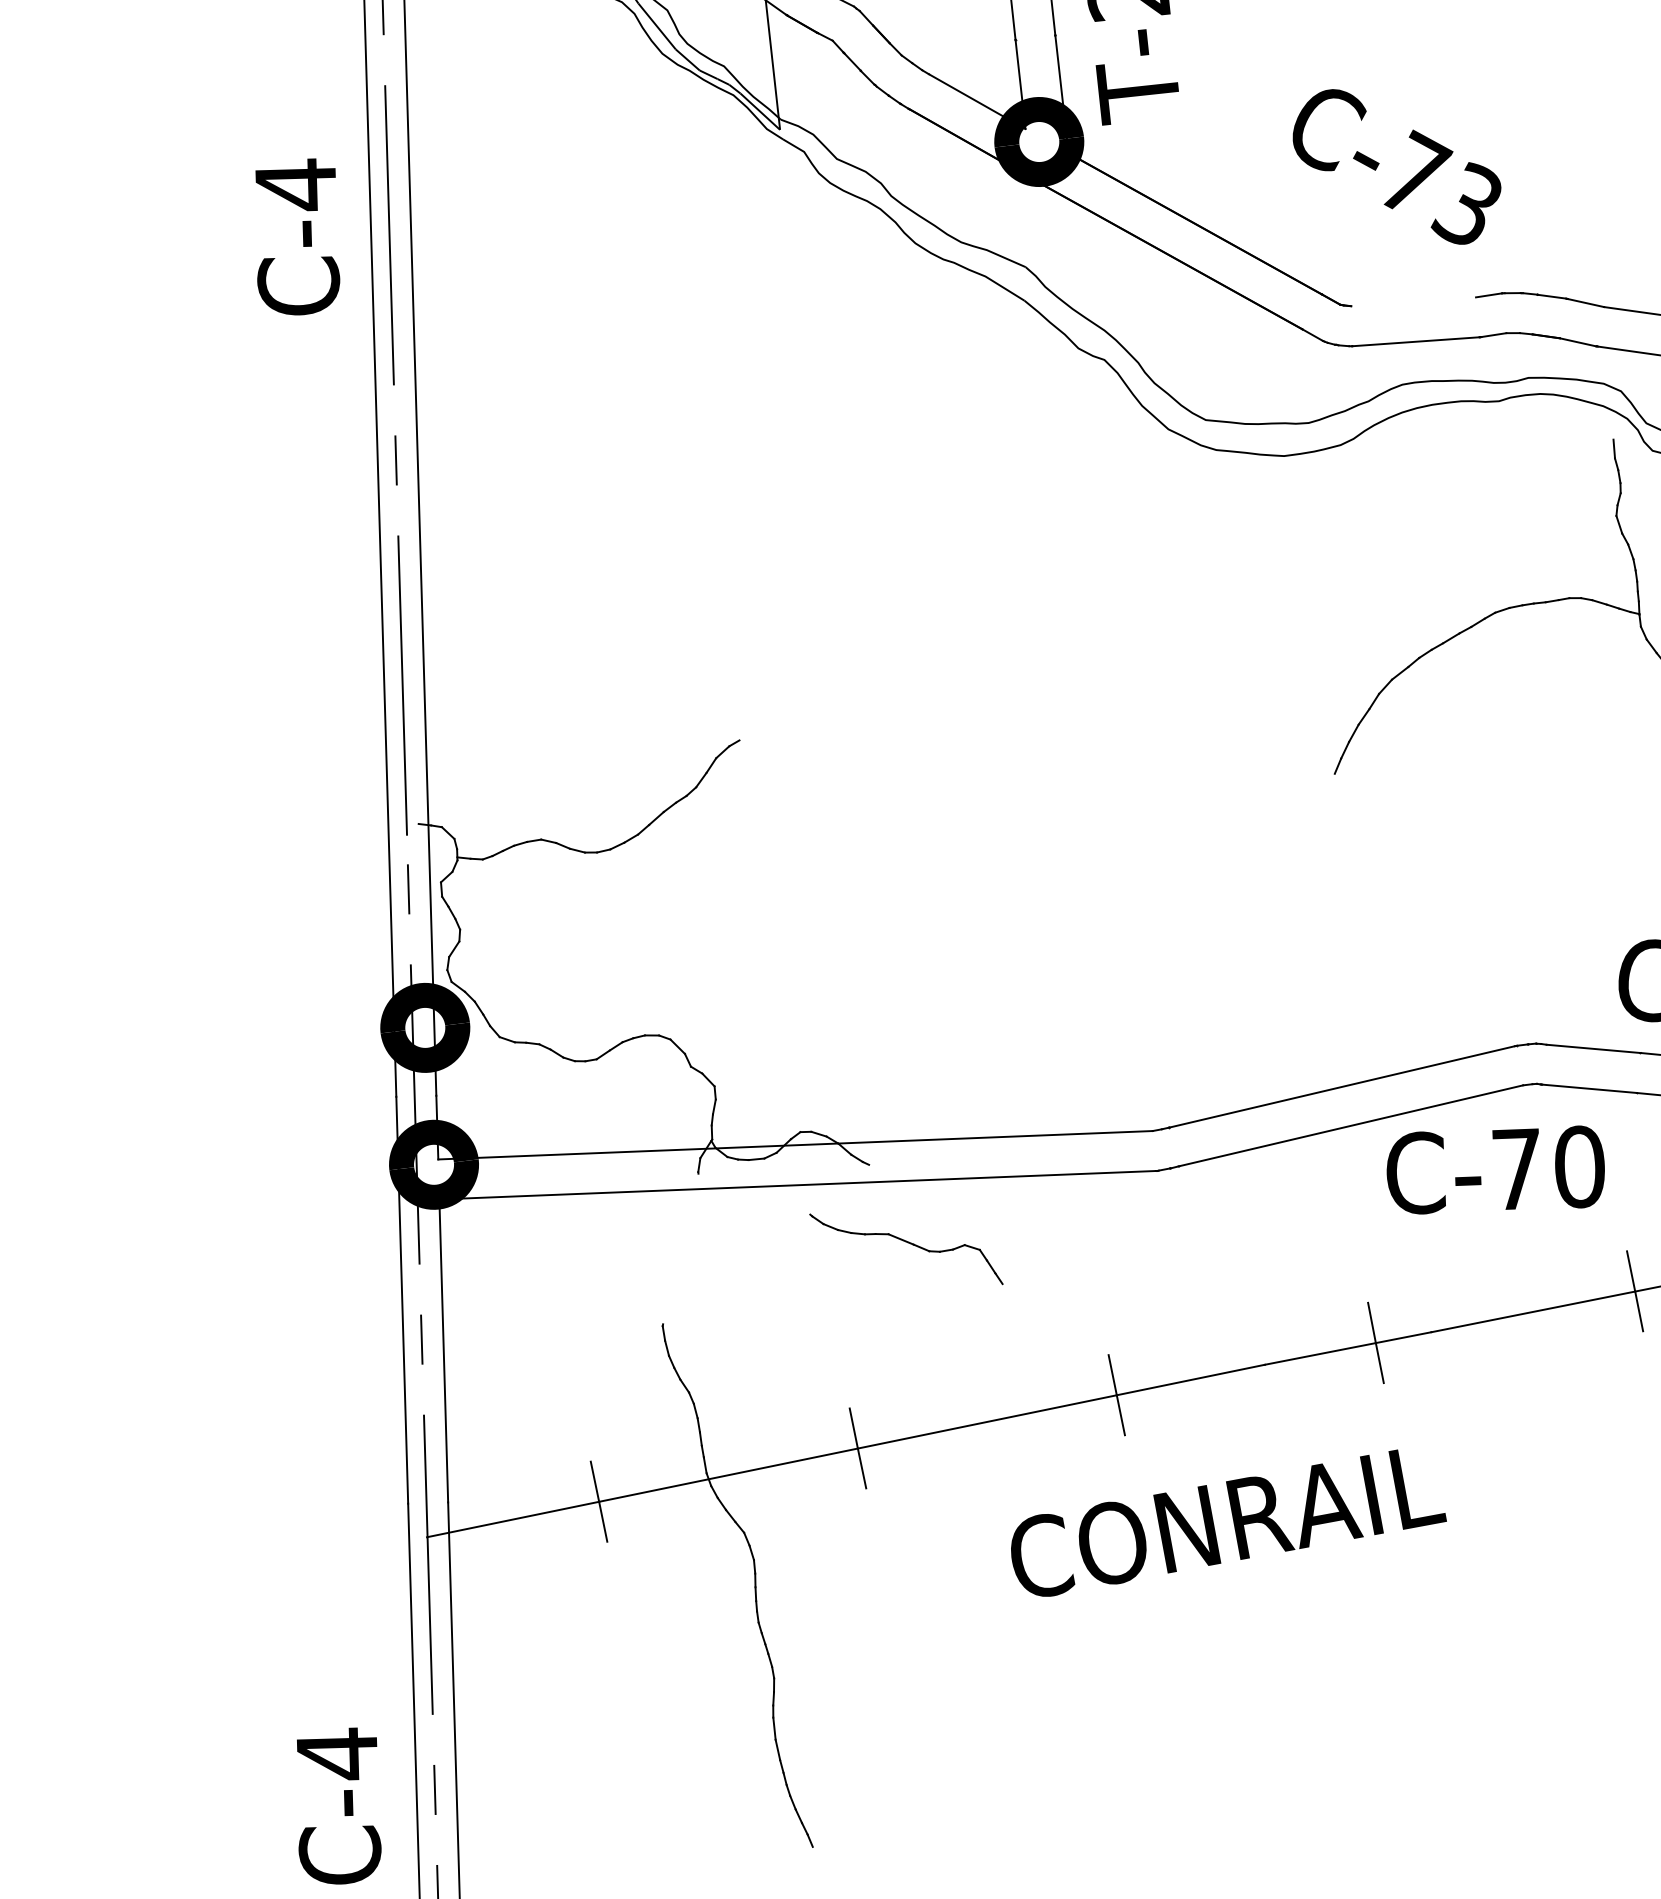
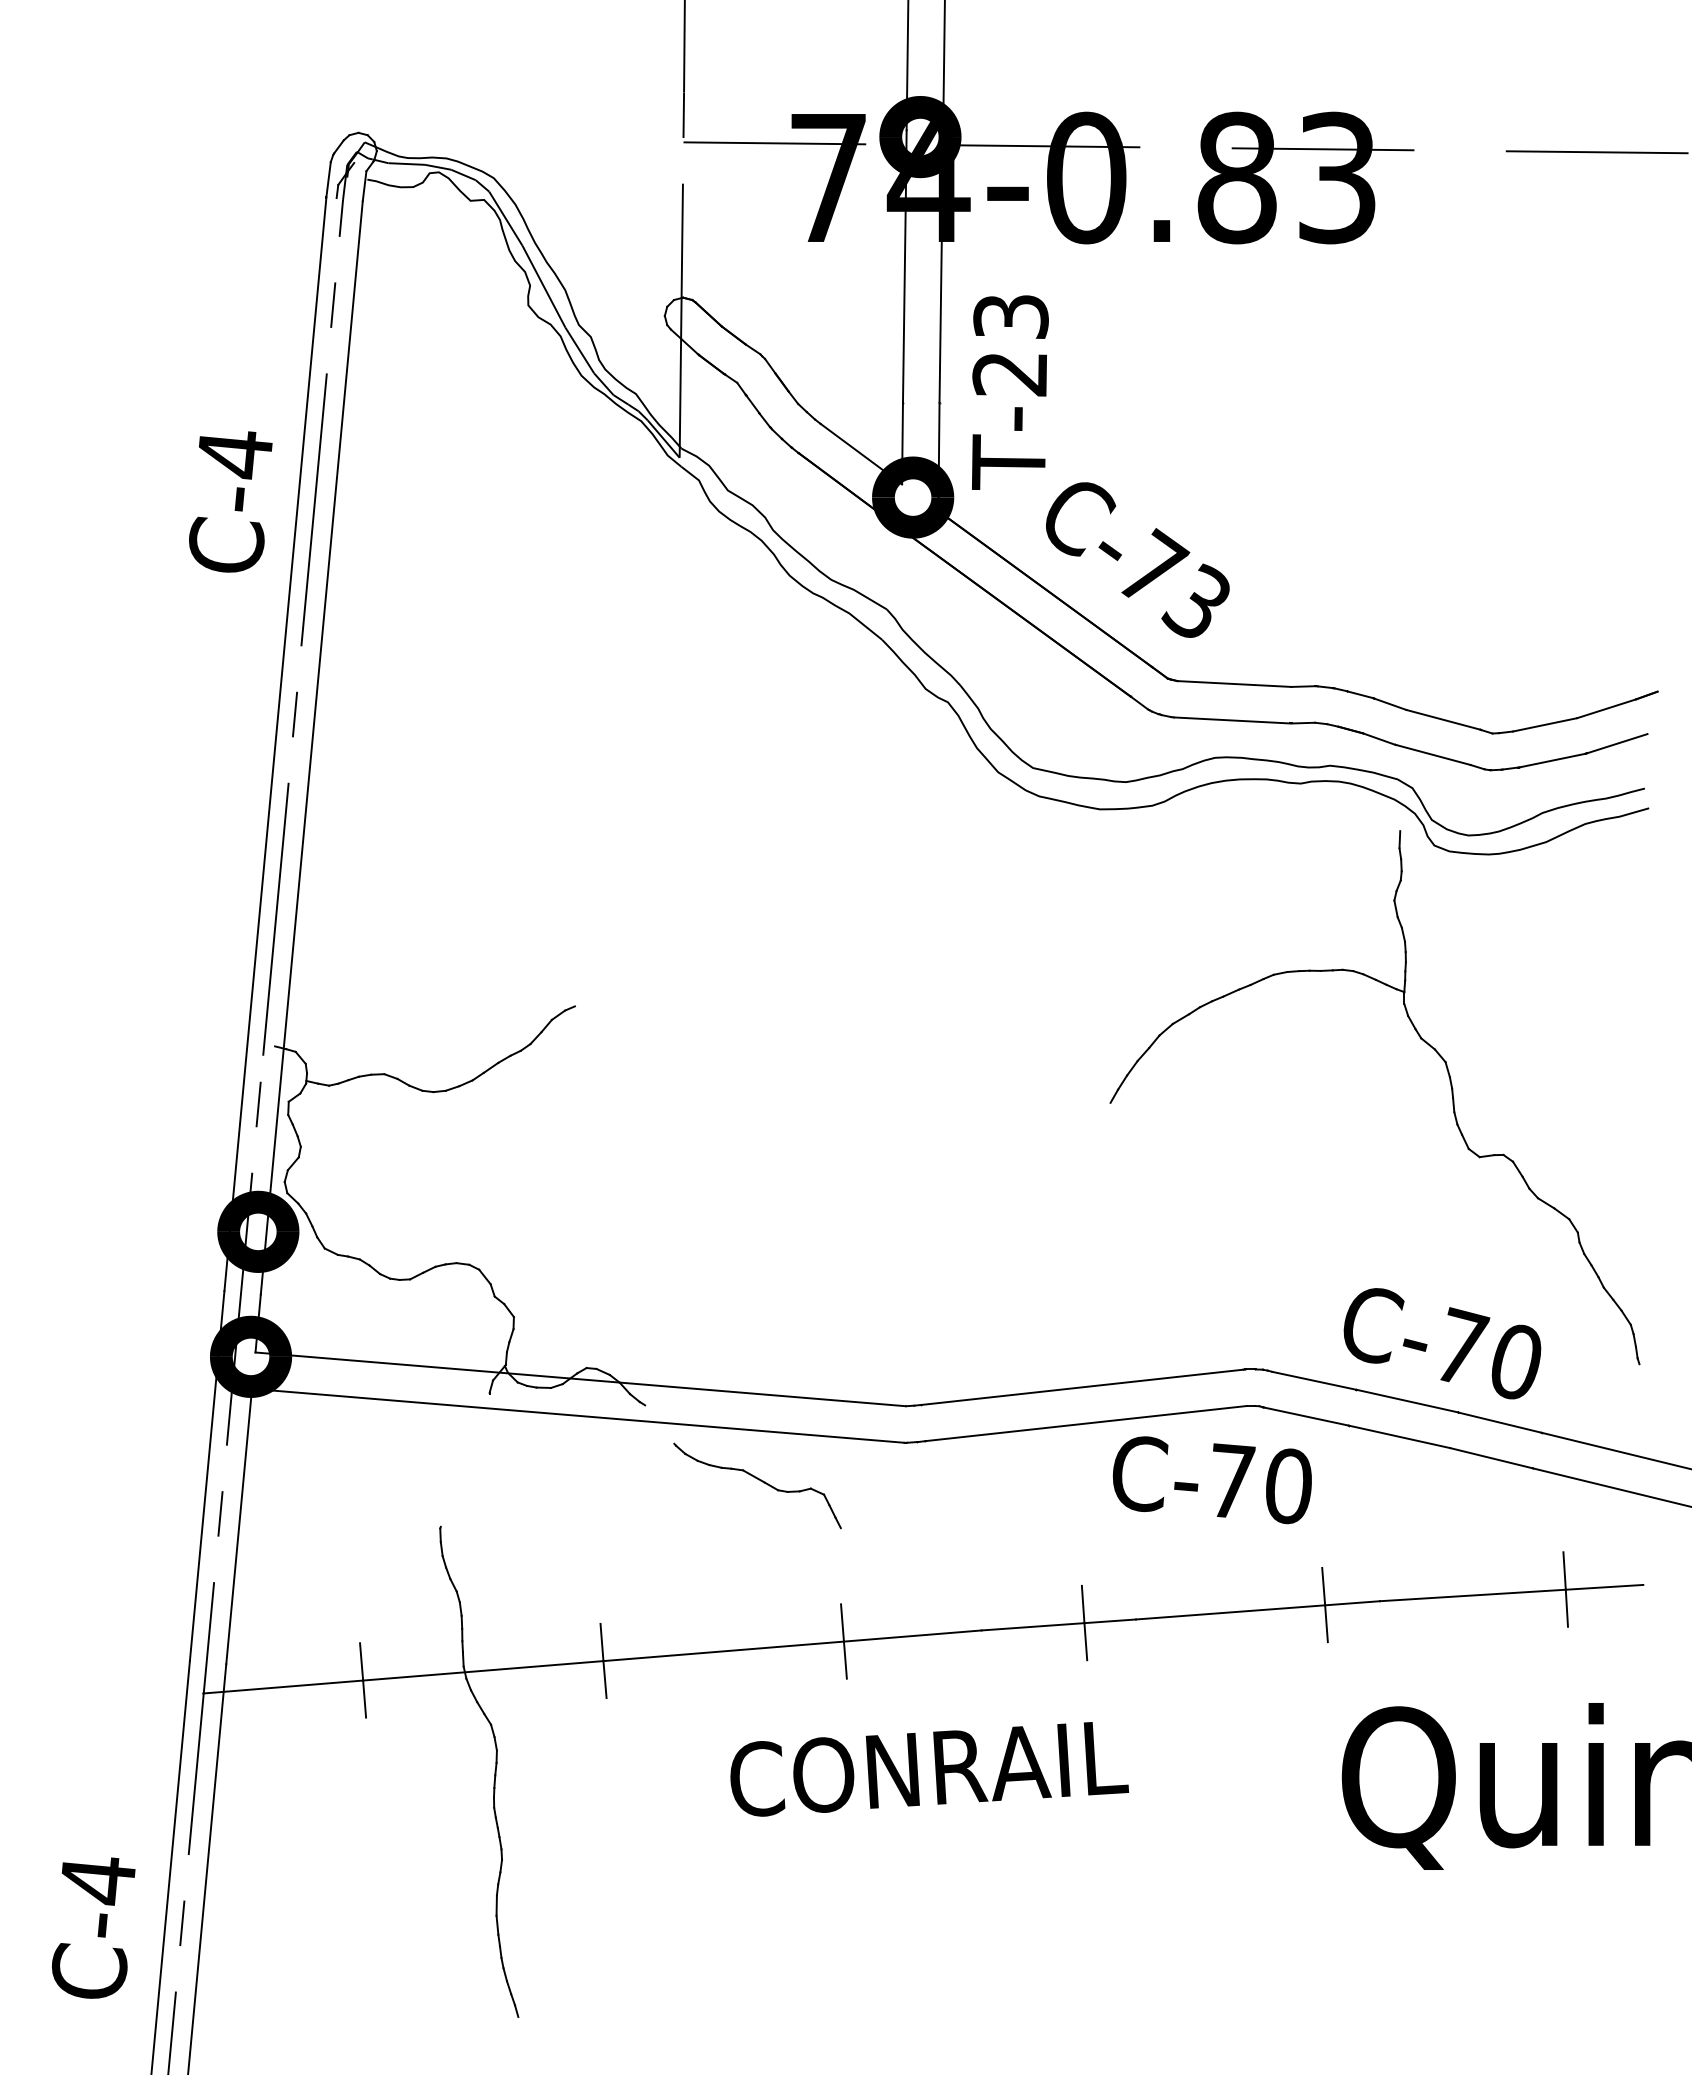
text: (1397, 166) -> (1137, 559), moved
line: (1413, 301) -> (1234, 683), added
part: (906, 1248) -> (757, 1485), moved

